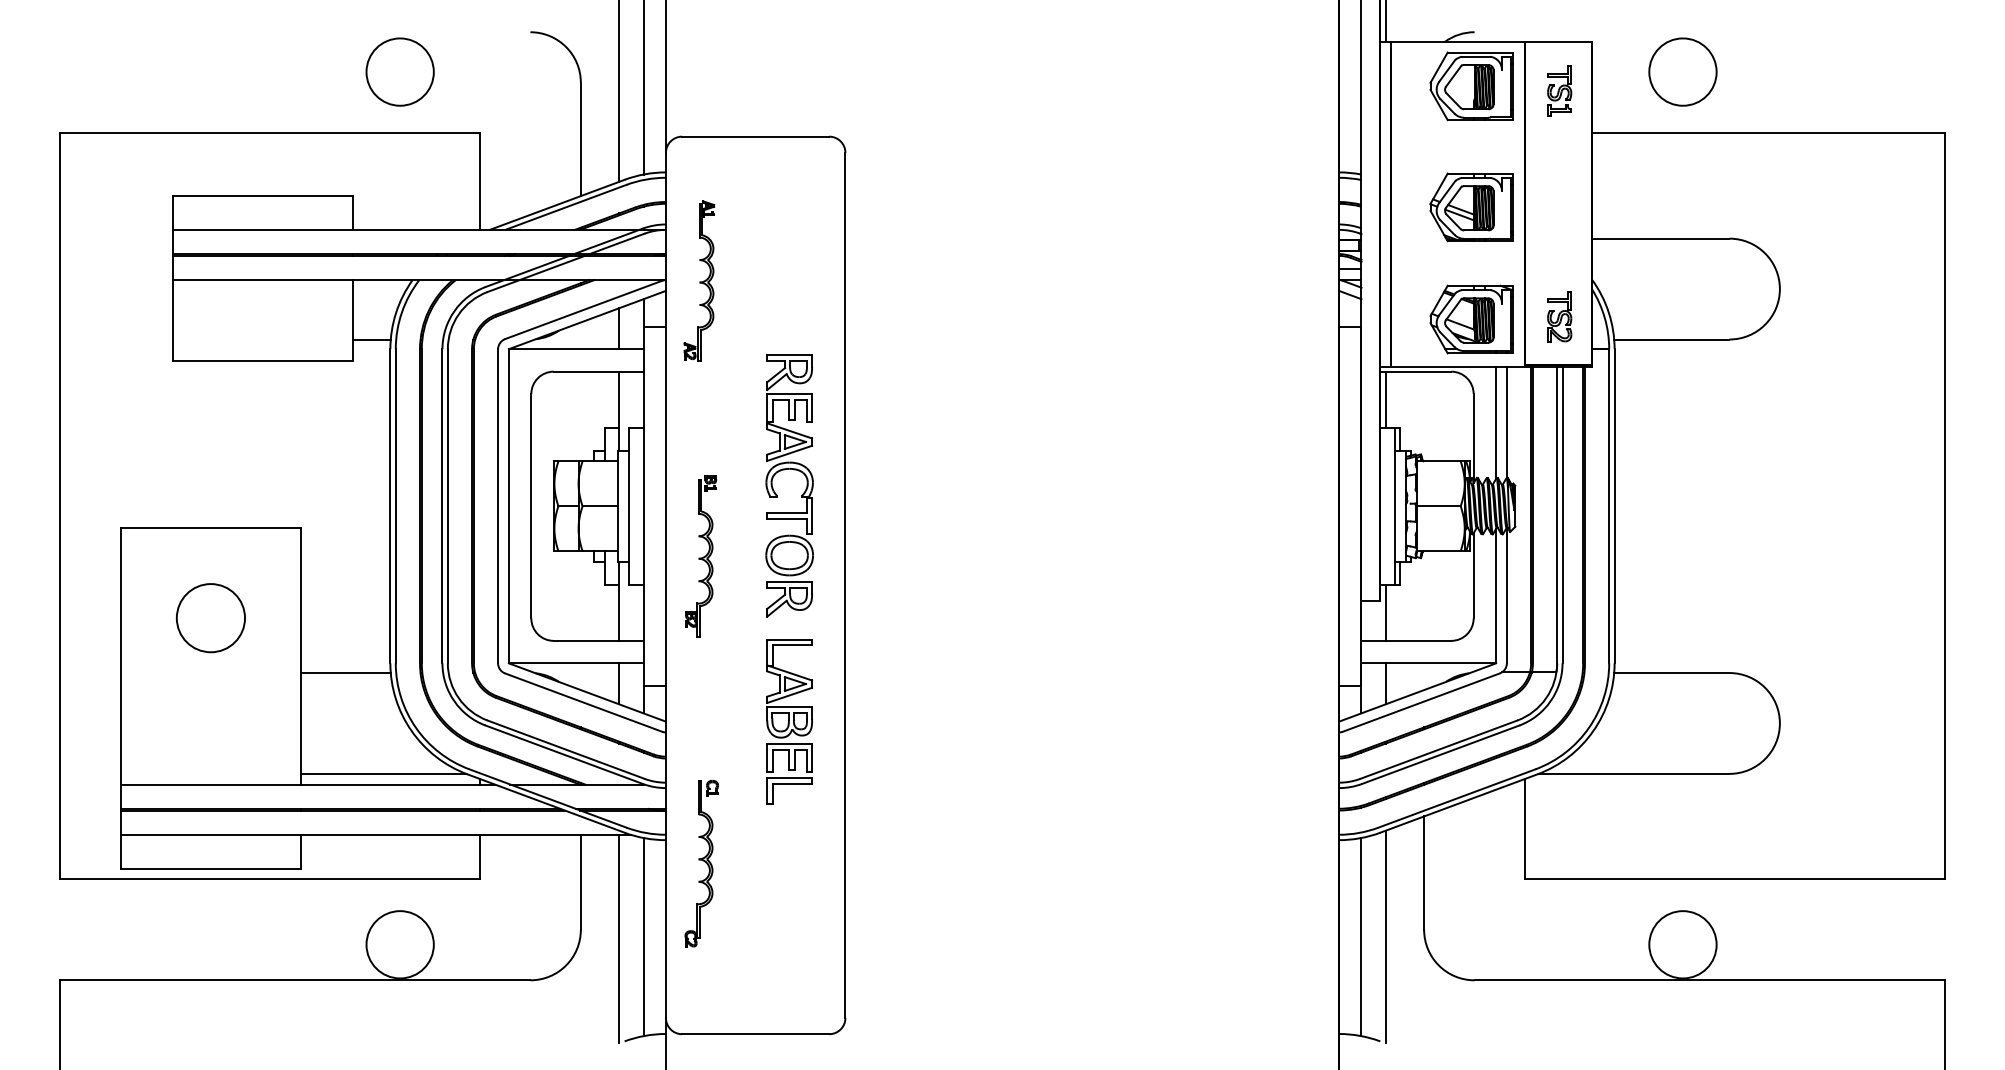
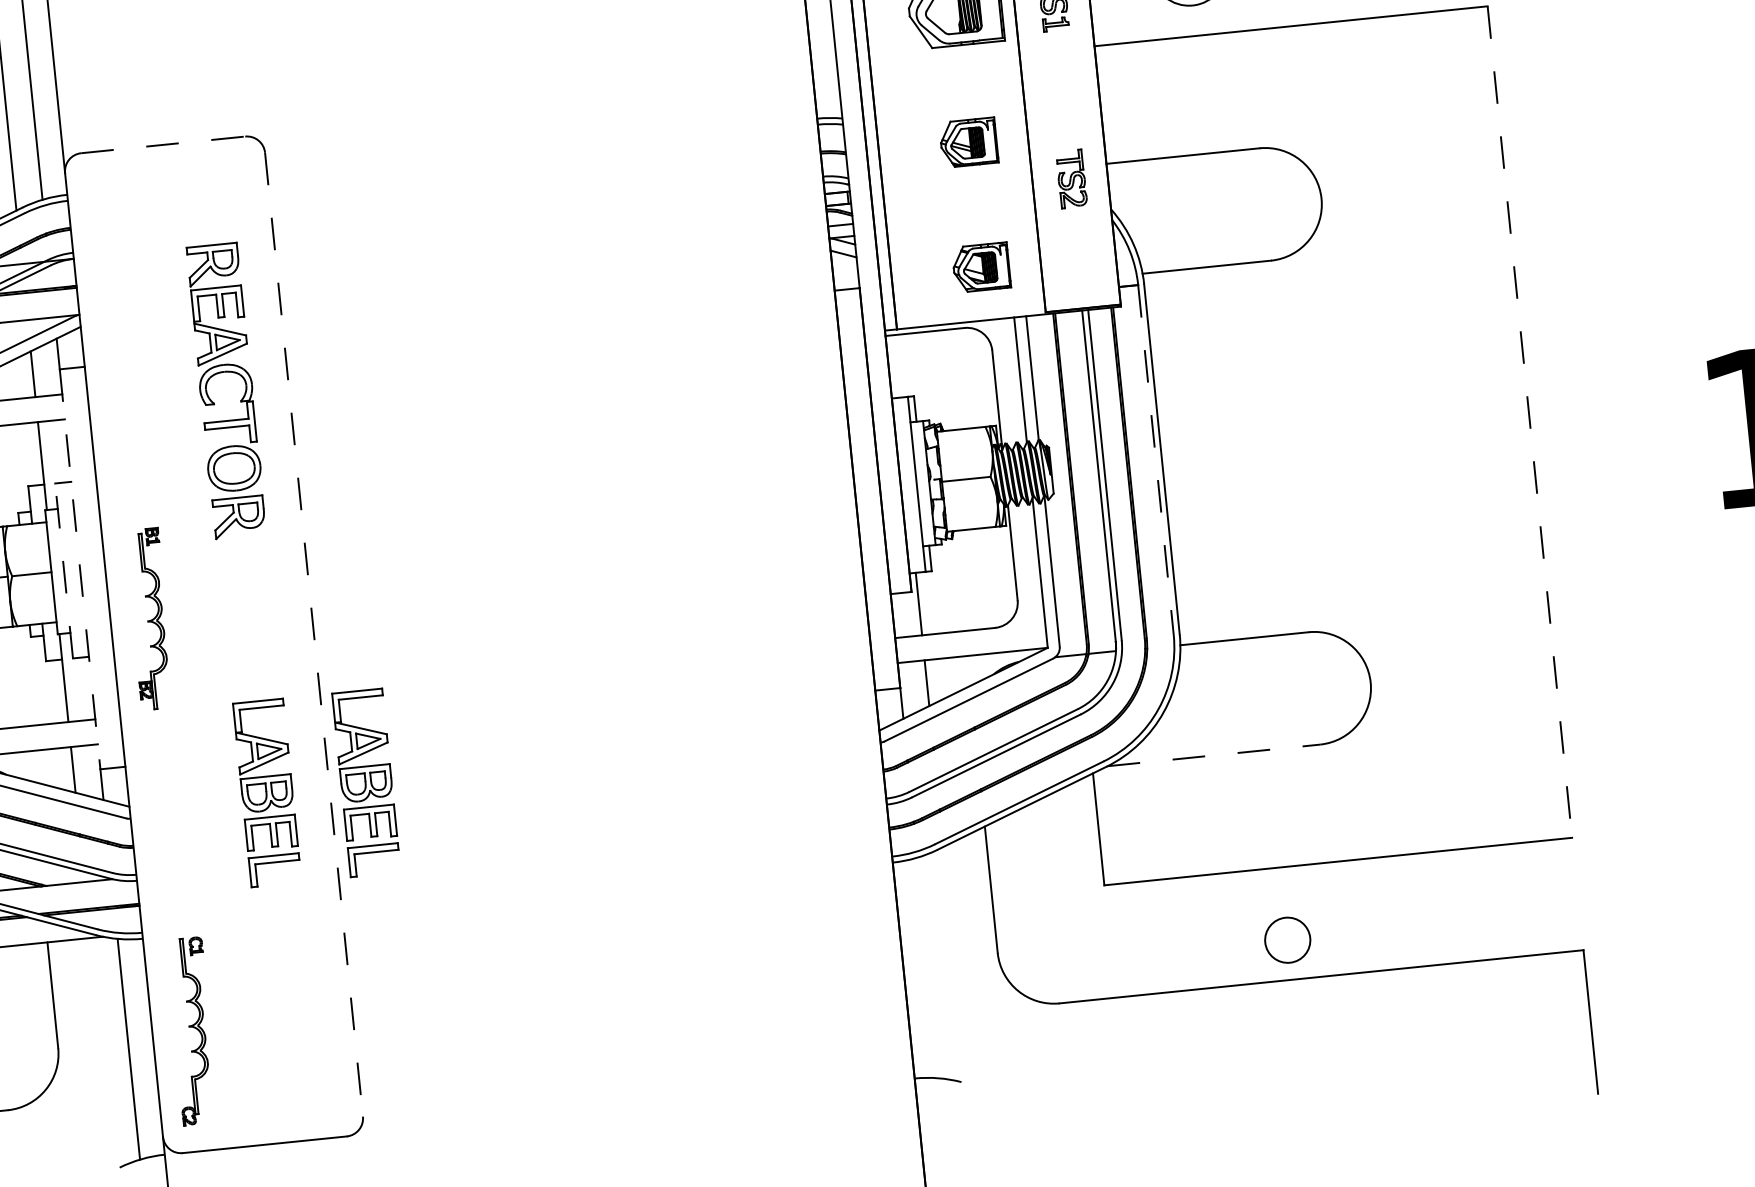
line: (755, 136) -> (163, 144), solid -> dashed
part: (1471, 207) -> (968, 142), size x0.6
part: (699, 280) -> (116, 311), removed
part: (1559, 316) -> (1071, 178), moved
part: (1471, 319) -> (981, 267), size x0.6
line: (1385, 399) -> (894, 366), removed
part: (777, 494) -> (213, 401), moved
line: (629, 506) -> (64, 571), solid -> dashed
line: (643, 506) -> (80, 569), solid -> dashed
line: (1609, 506) -> (1156, 460), solid -> dashed
line: (1944, 506) -> (1529, 422), solid -> dashed
line: (845, 585) -> (314, 634), solid -> dashed
part: (878, 721) -> (366, 782), added
line: (1634, 773) -> (1214, 754), solid -> dashed
part: (701, 863) -> (192, 1030), moved
line: (1385, 936) -> (955, 964), removed
line: (1361, 937) -> (928, 968), removed
line: (619, 938) -> (102, 1053), removed
circle: (1682, 944) -> (1287, 939), size x0.6

